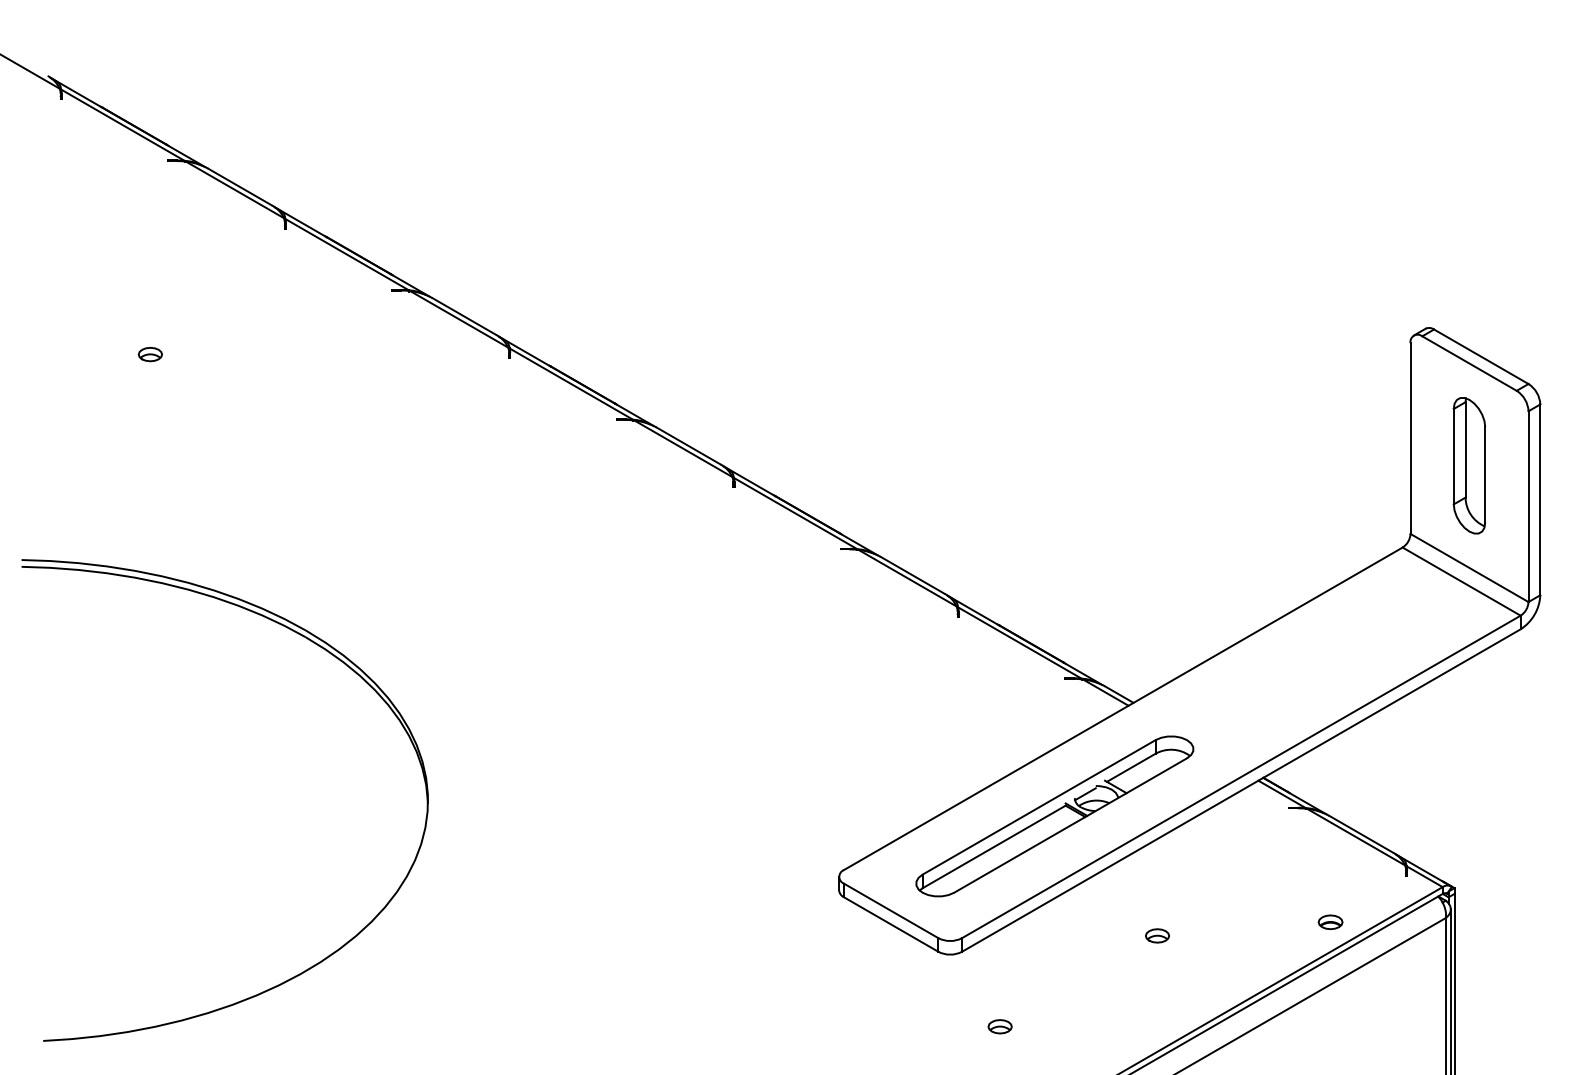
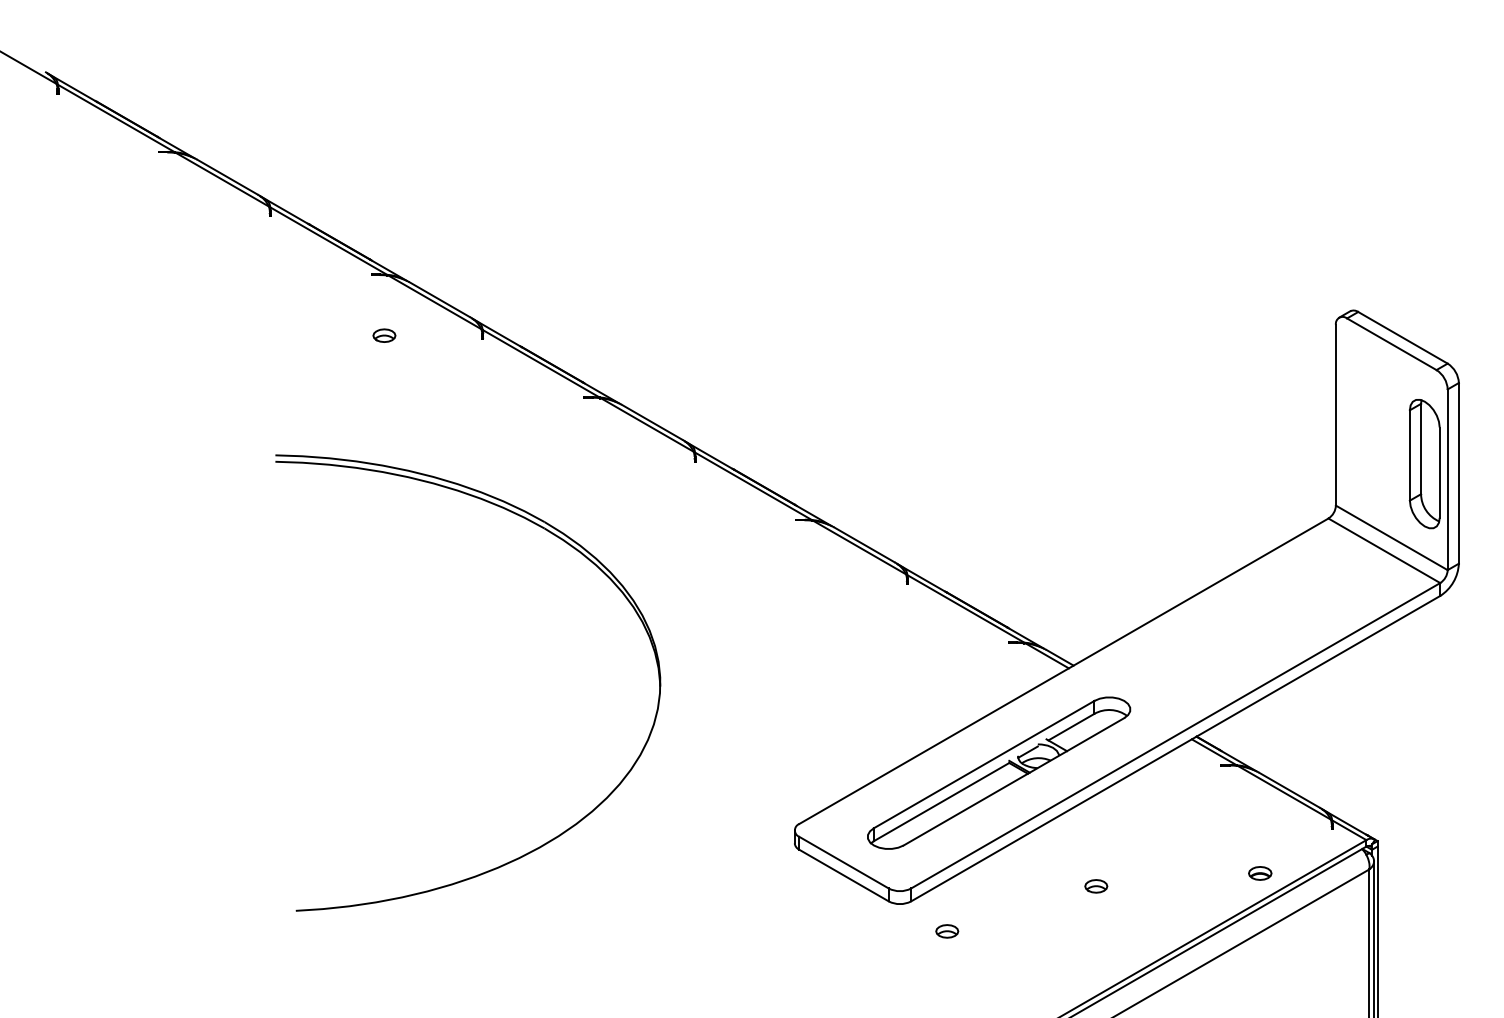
part: (150, 354) -> (384, 335), moved
part: (1469, 466) -> (1424, 464), moved
part: (323, 649) -> (561, 540), moved
part: (1000, 1026) -> (947, 931), moved

